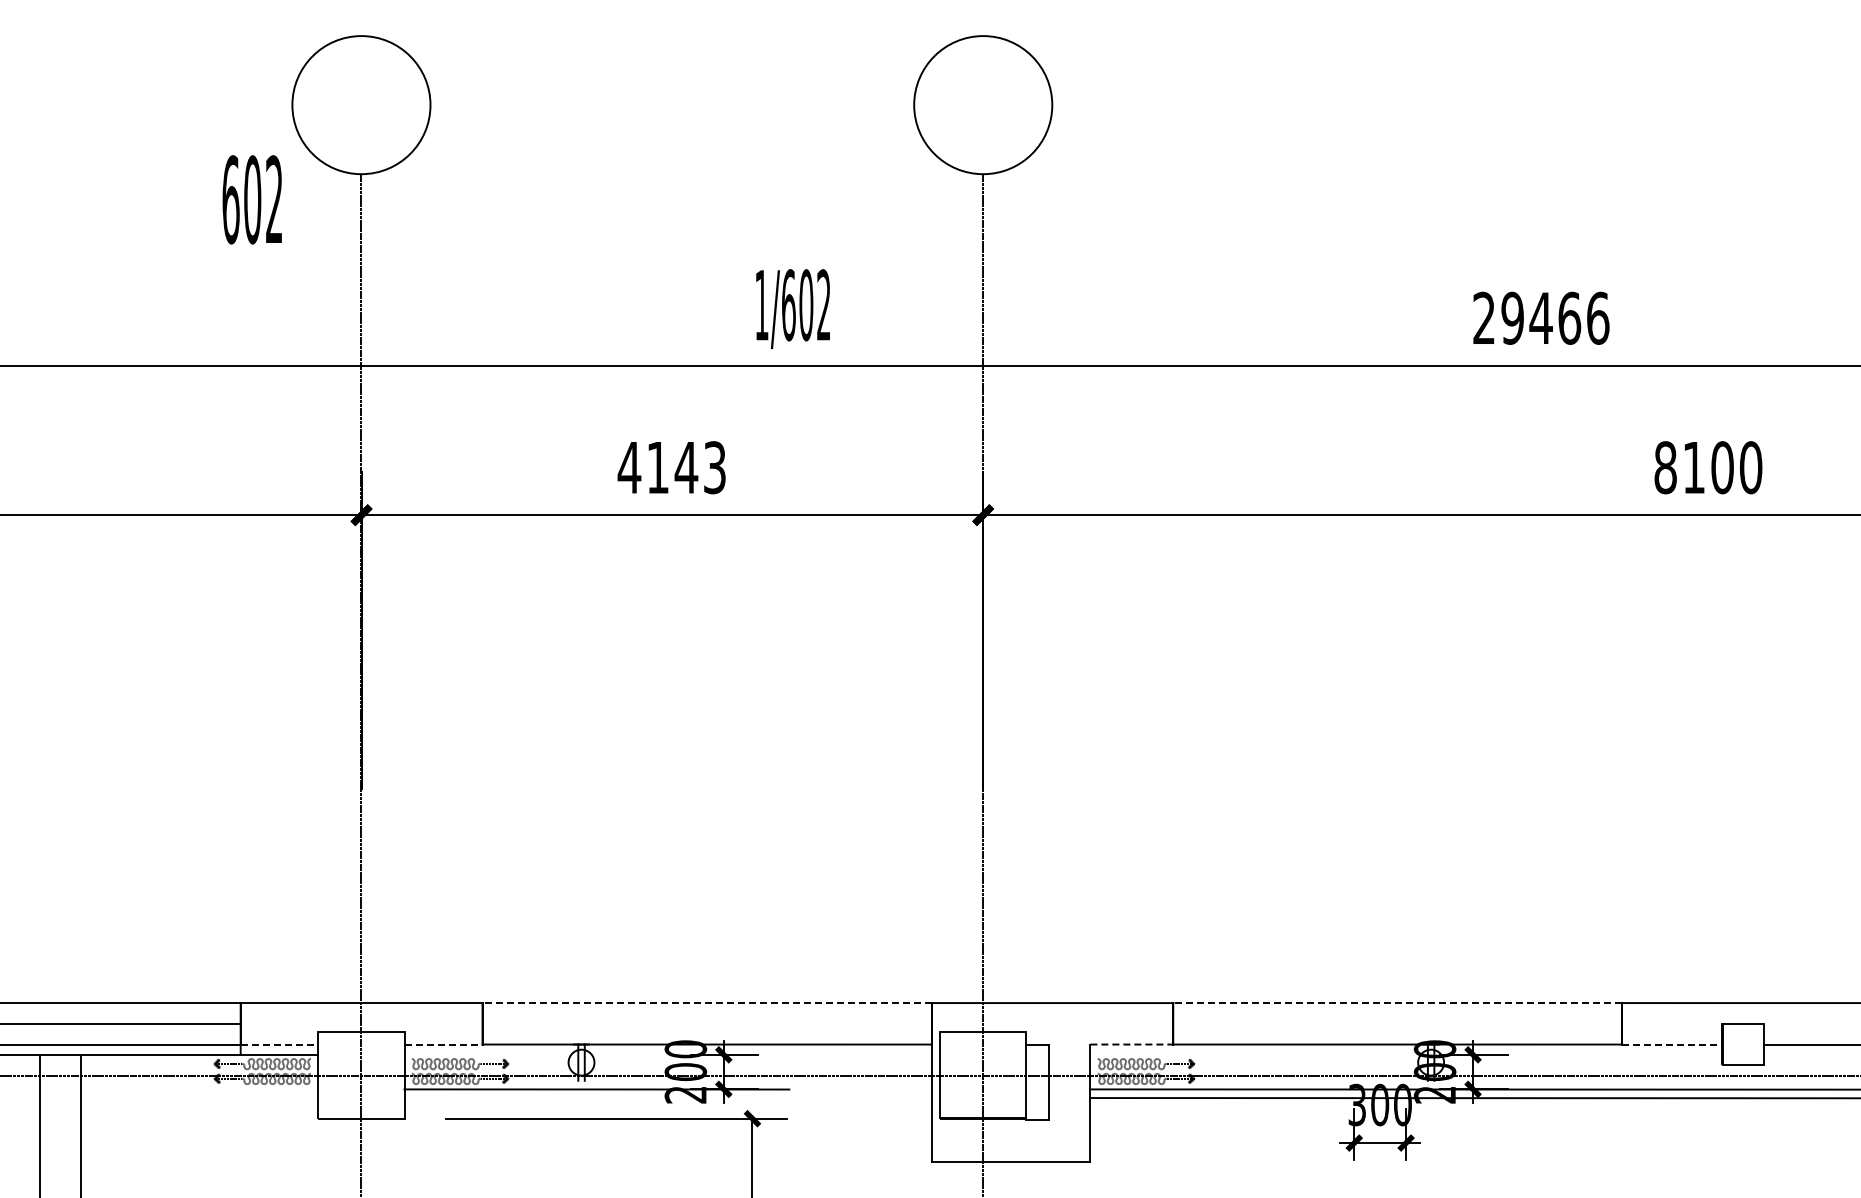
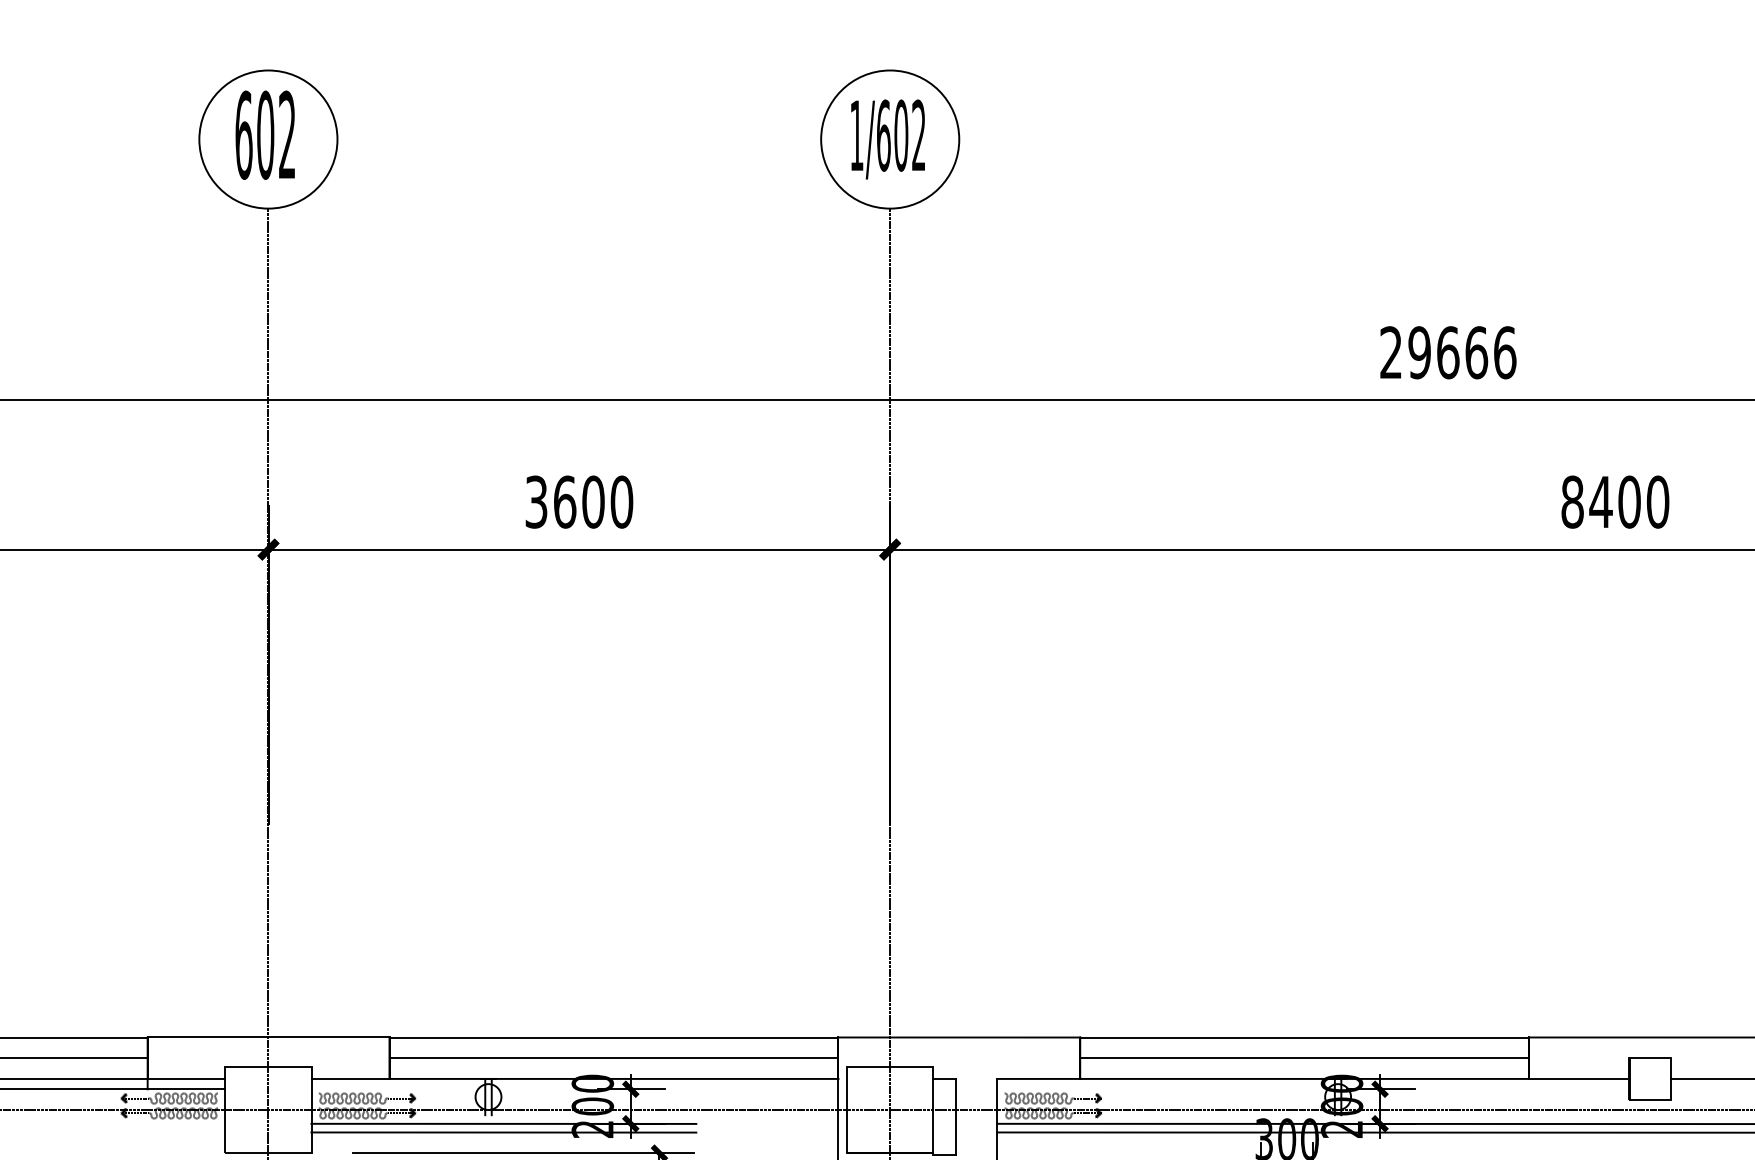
text: (251, 199) -> (264, 134), moved
text: (792, 308) -> (887, 138), moved
text: (1540, 317) -> (1447, 351), 29466 -> 29666
text: (671, 467) -> (578, 501), 4143 -> 3600
text: (1693, 467) -> (1600, 501), 8100 -> 8400
line: (706, 1003) -> (613, 1037), dashed -> solid
line: (1397, 1003) -> (1304, 1037), dashed -> solid
line: (706, 1023) -> (613, 1057), added
line: (1397, 1023) -> (1304, 1057), added
line: (279, 1044) -> (186, 1078), dashed -> solid
line: (443, 1044) -> (350, 1078), dashed -> solid
line: (1132, 1044) -> (1039, 1078), dashed -> solid
line: (1672, 1044) -> (1579, 1078), dashed -> solid
line: (596, 1098) -> (503, 1132), added

